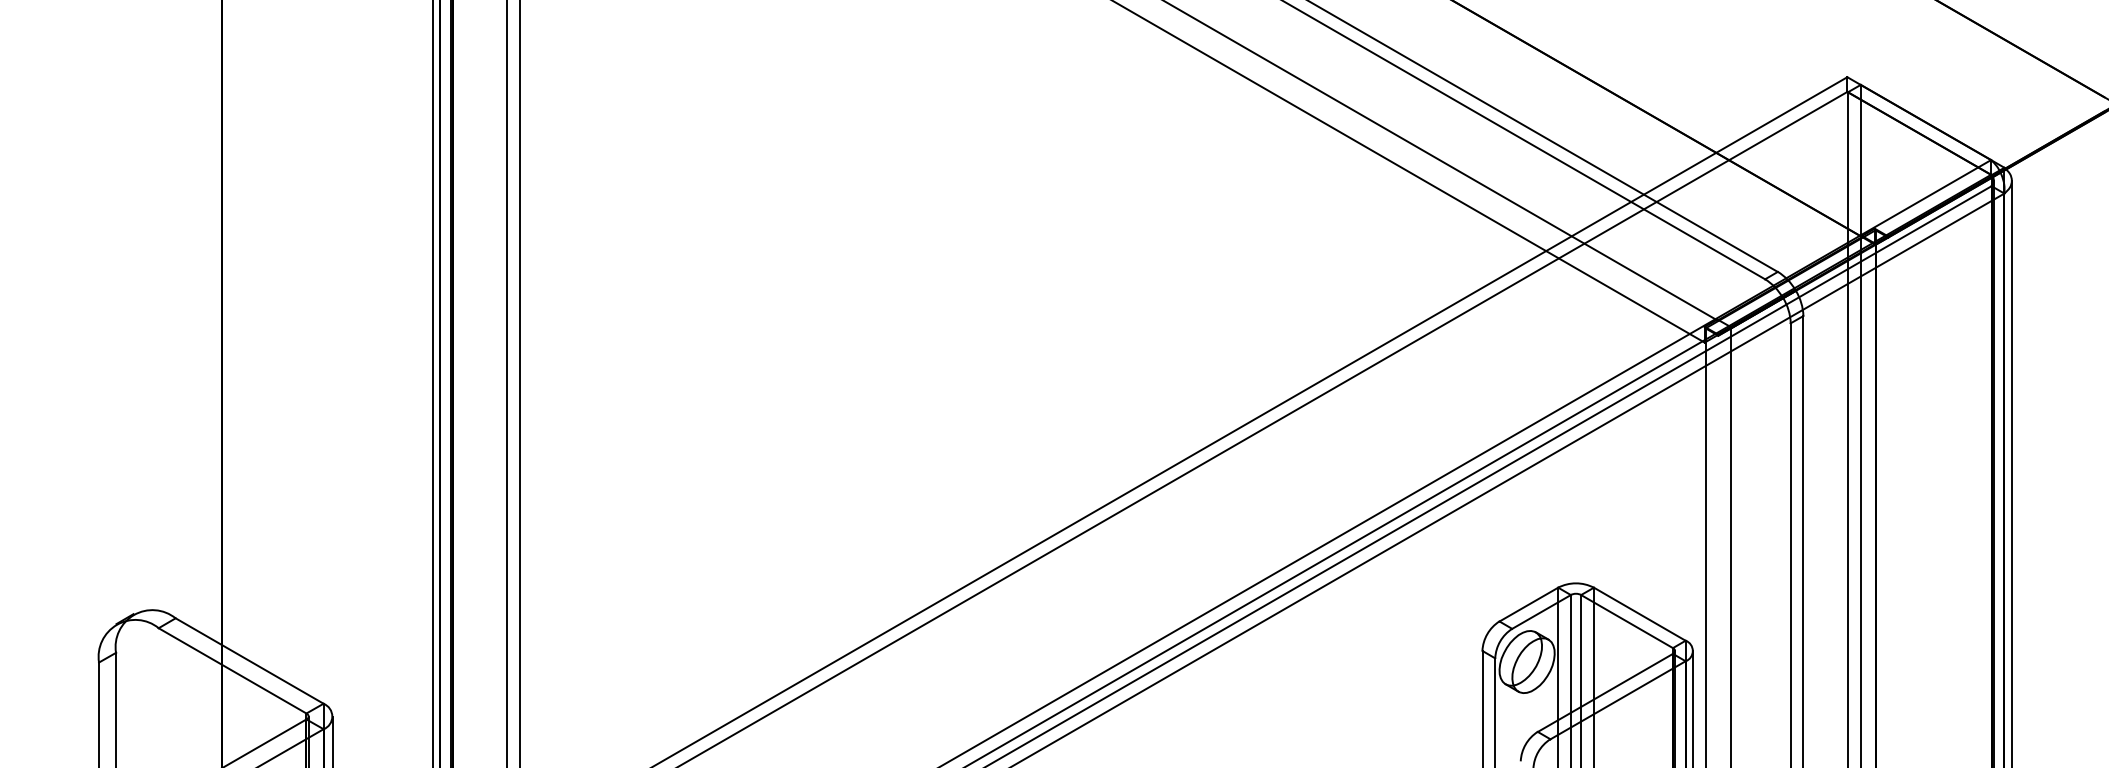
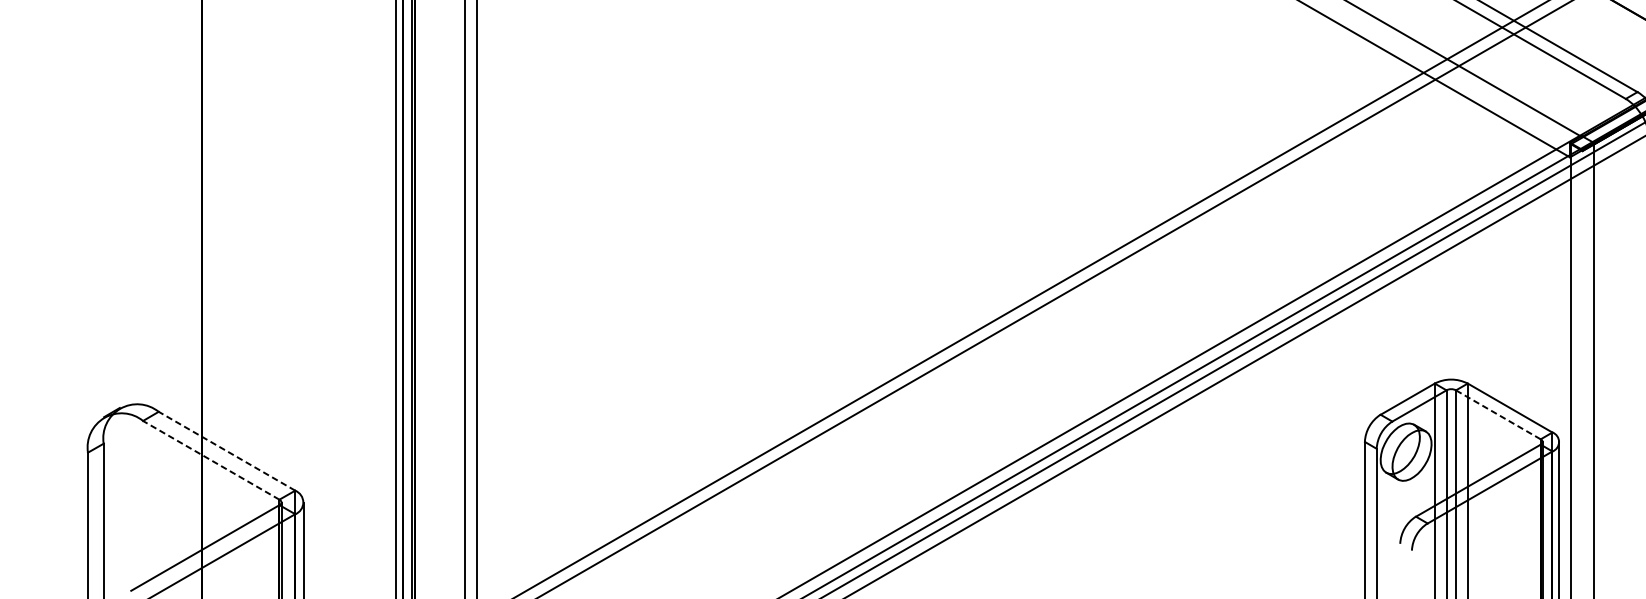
line: (1627, 621) -> (1498, 414), solid -> dashed
line: (249, 660) -> (226, 450), solid -> dashed
line: (232, 670) -> (211, 460), solid -> dashed

